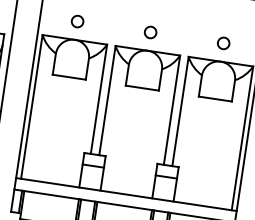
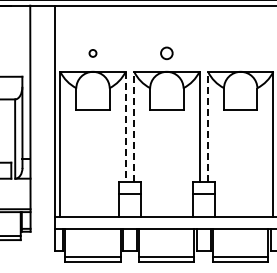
circle: (77, 21) -> (92, 53), size x0.6
circle: (223, 43) -> (240, 53), removed
line: (98, 99) -> (125, 127), solid -> dashed
line: (107, 100) -> (134, 126), solid -> dashed
line: (181, 110) -> (208, 126), solid -> dashed

